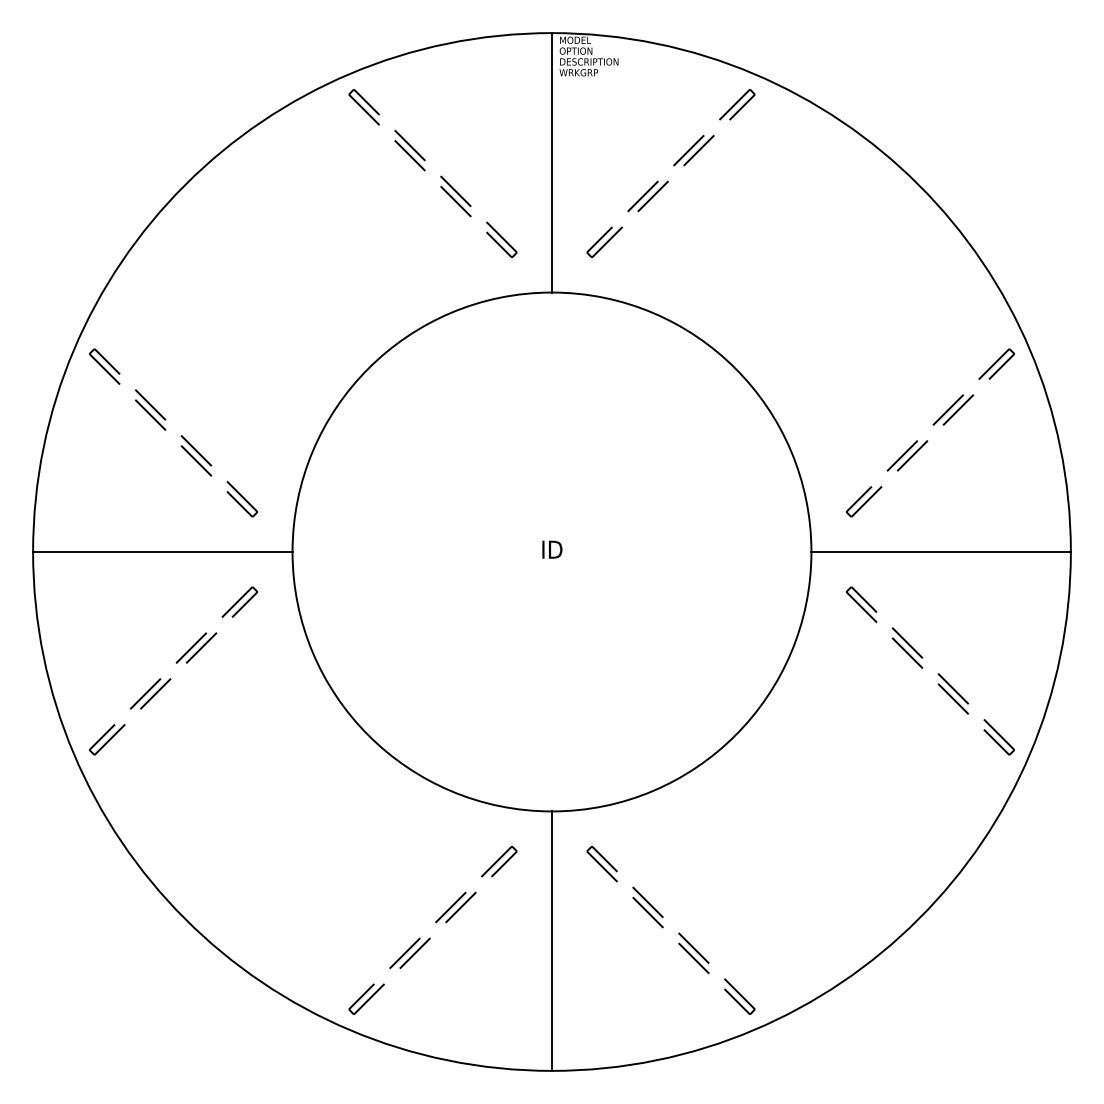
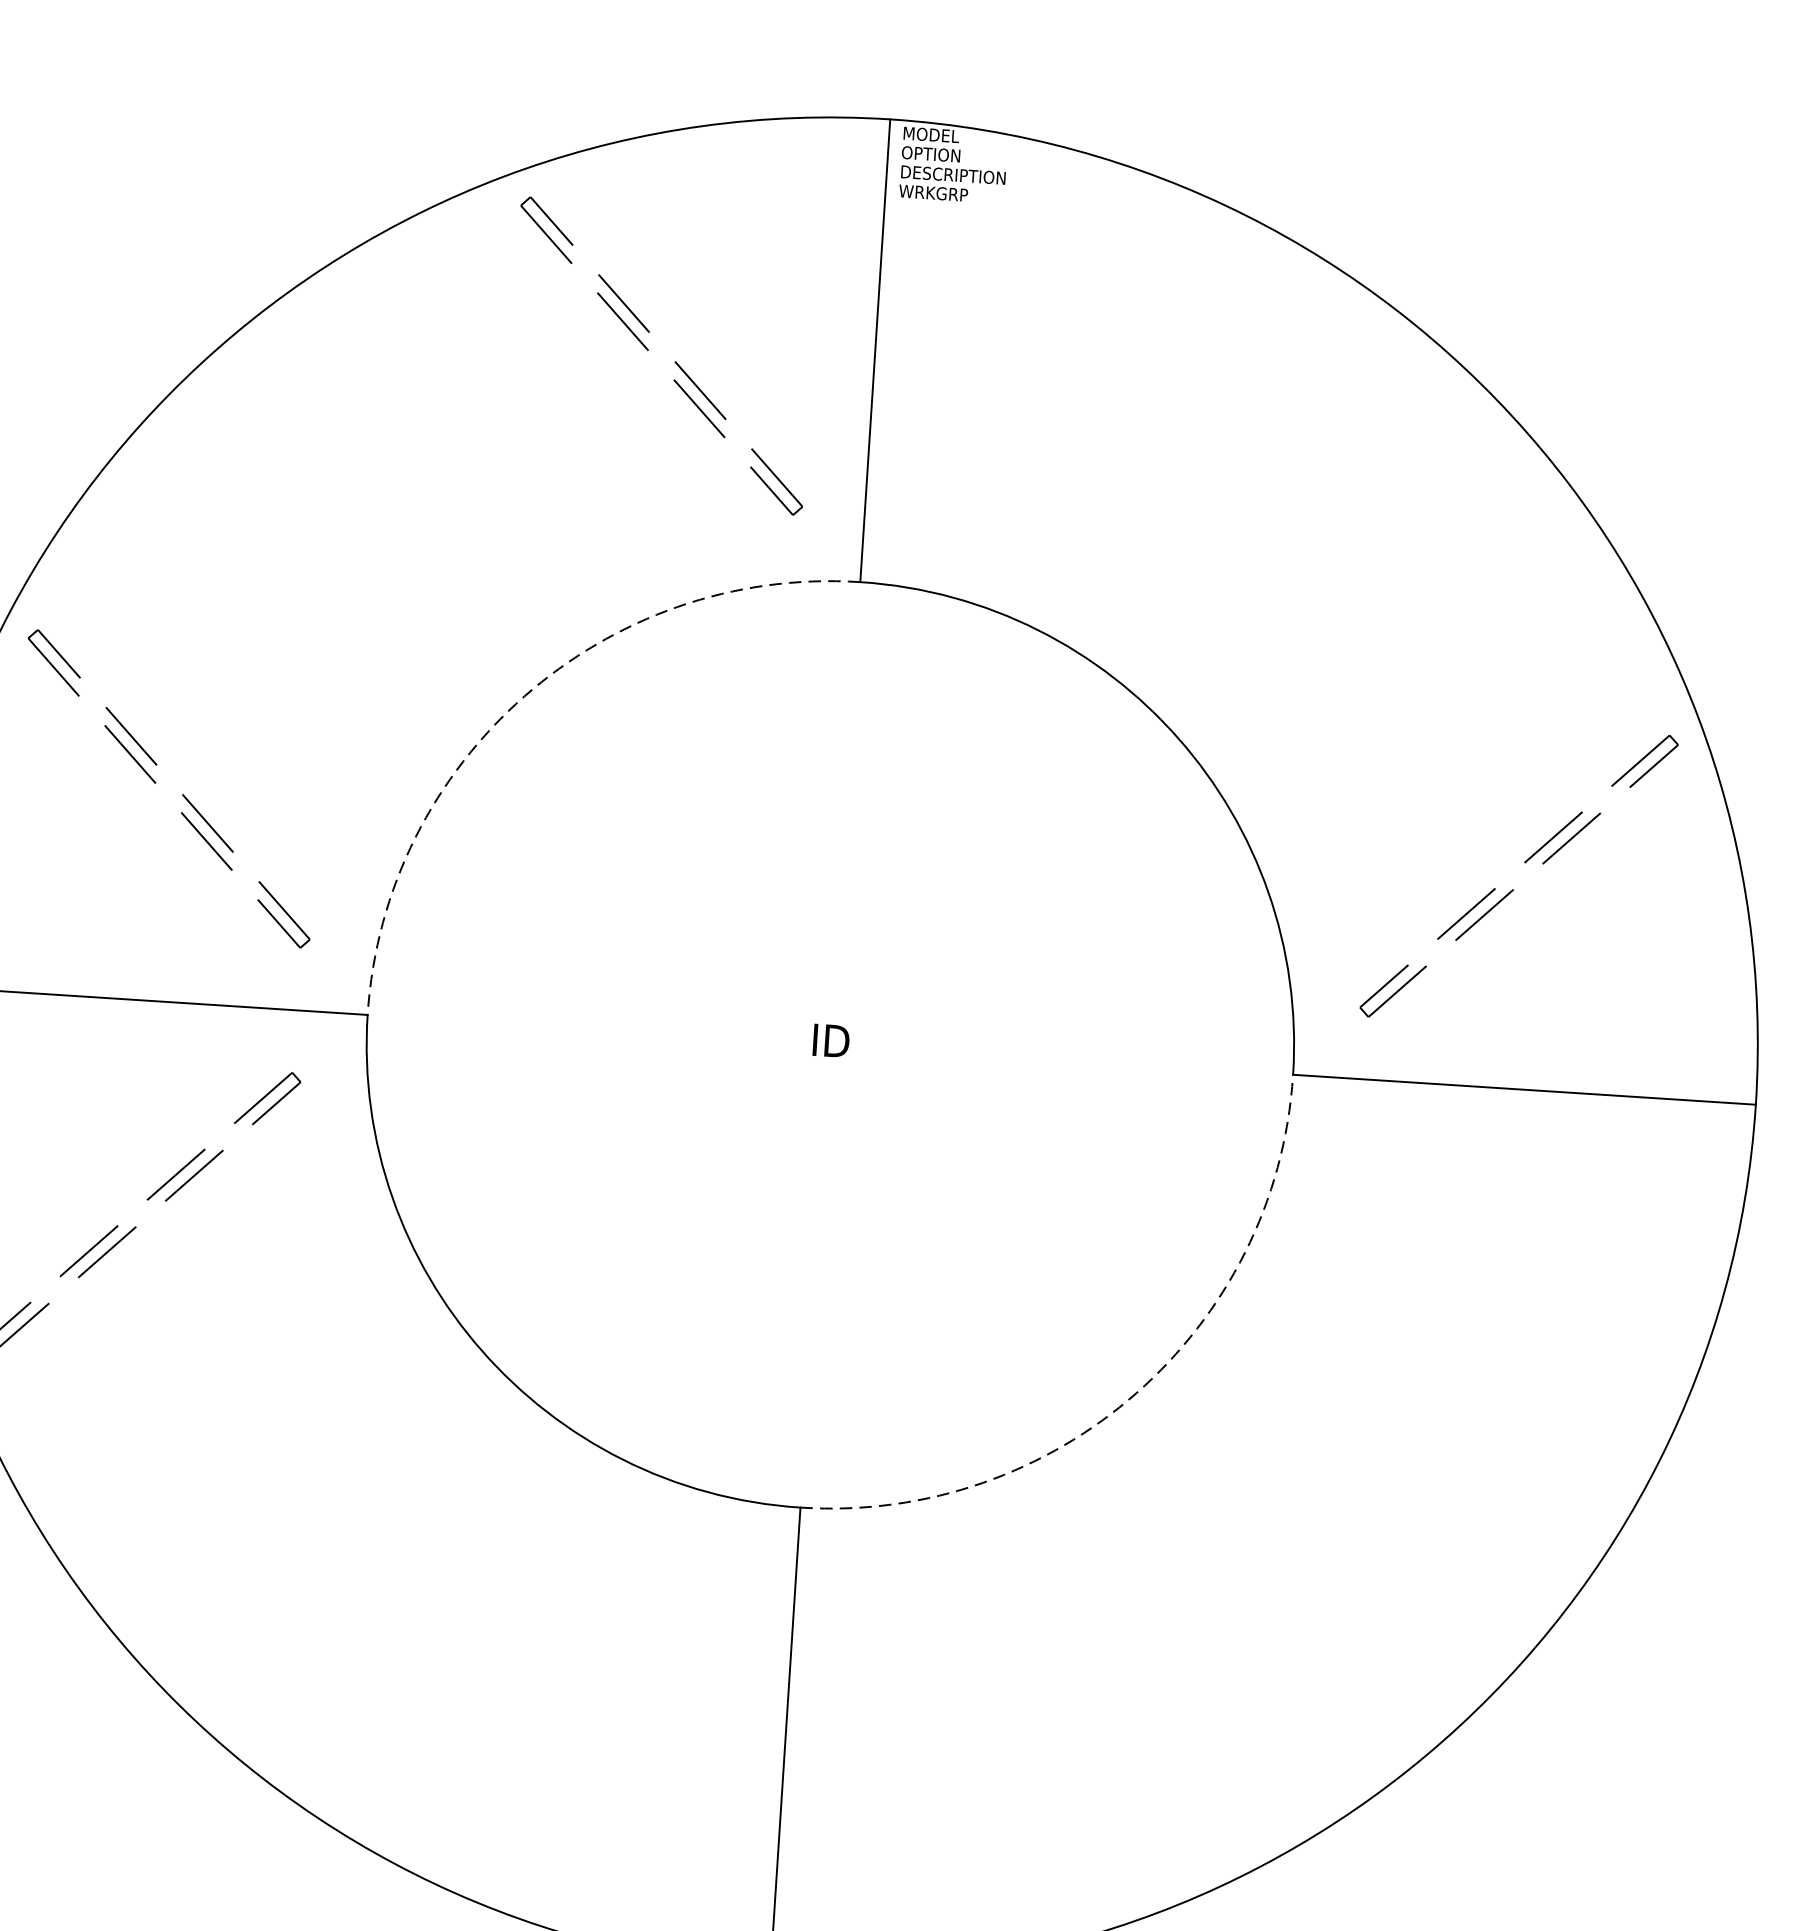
part: (667, 180) -> (1079, 395), removed
arc: (368, 368) -> (524, 696), solid -> dashed
part: (923, 667) -> (1479, 1293), removed
arc: (735, 735) -> (1136, 1393), solid -> dashed
part: (663, 927) -> (985, 1727), removed
part: (429, 937) -> (567, 1718), removed

